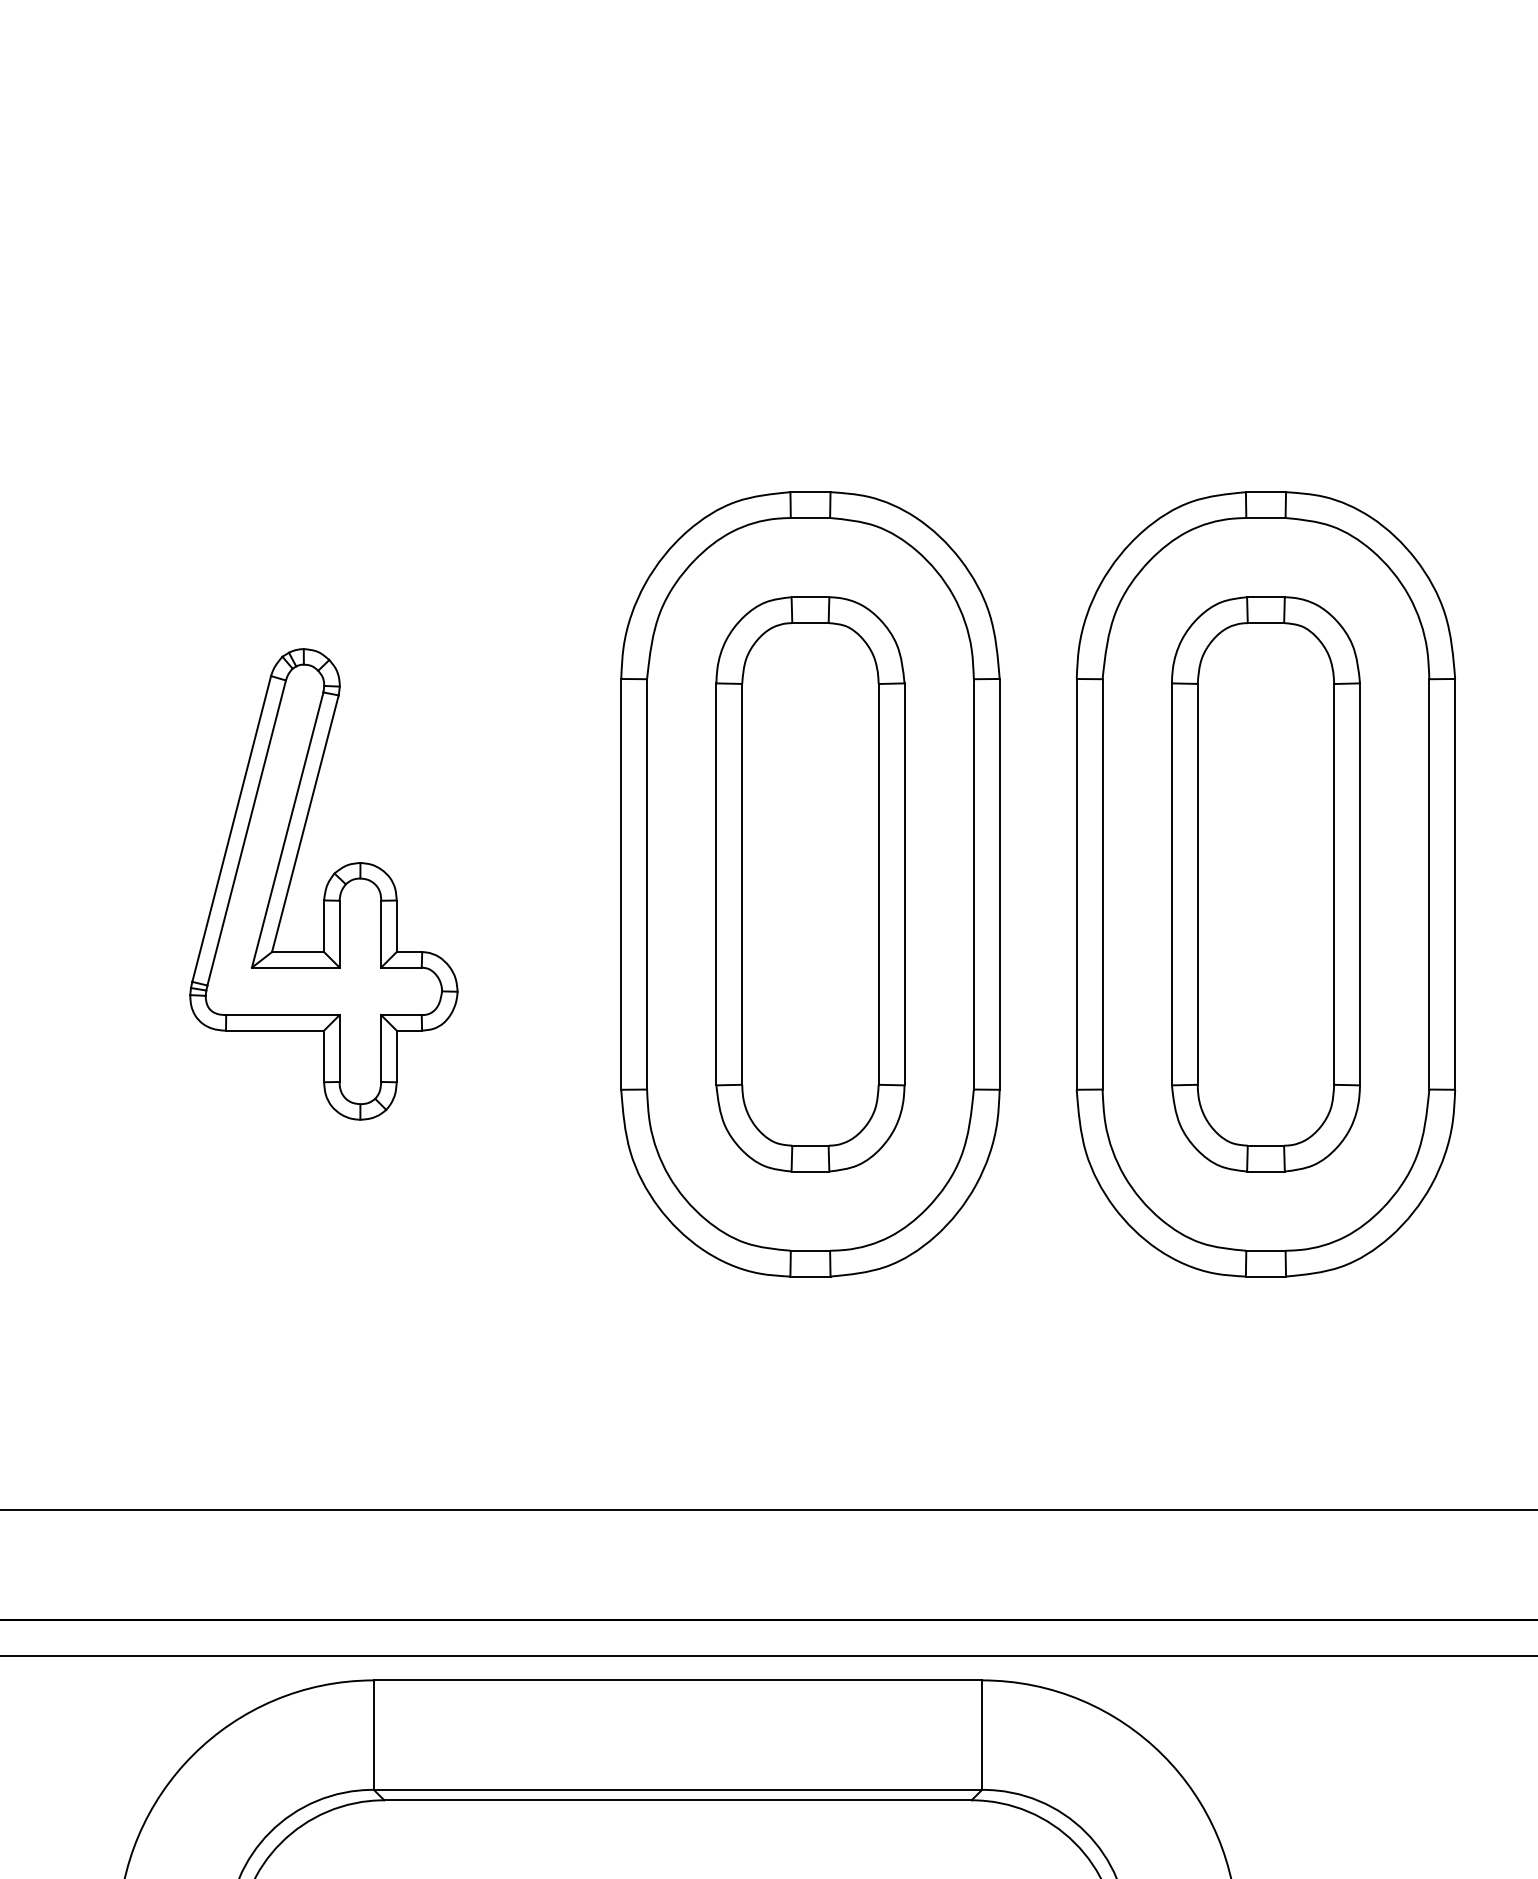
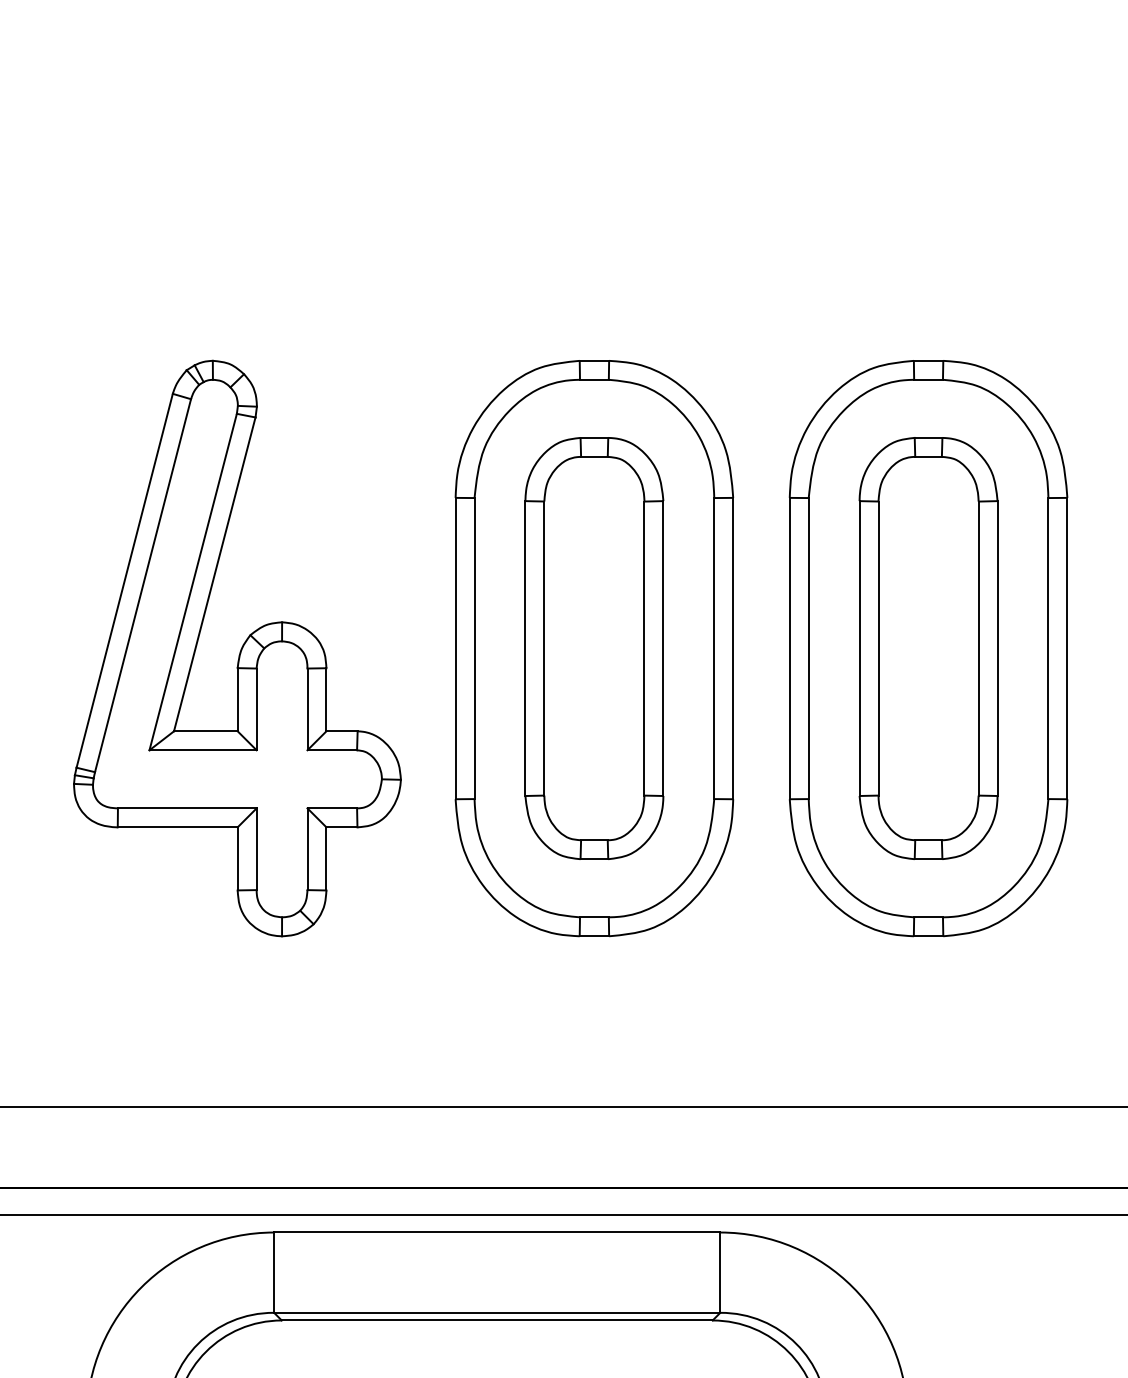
part: (323, 884) -> (237, 648), size x1.67

